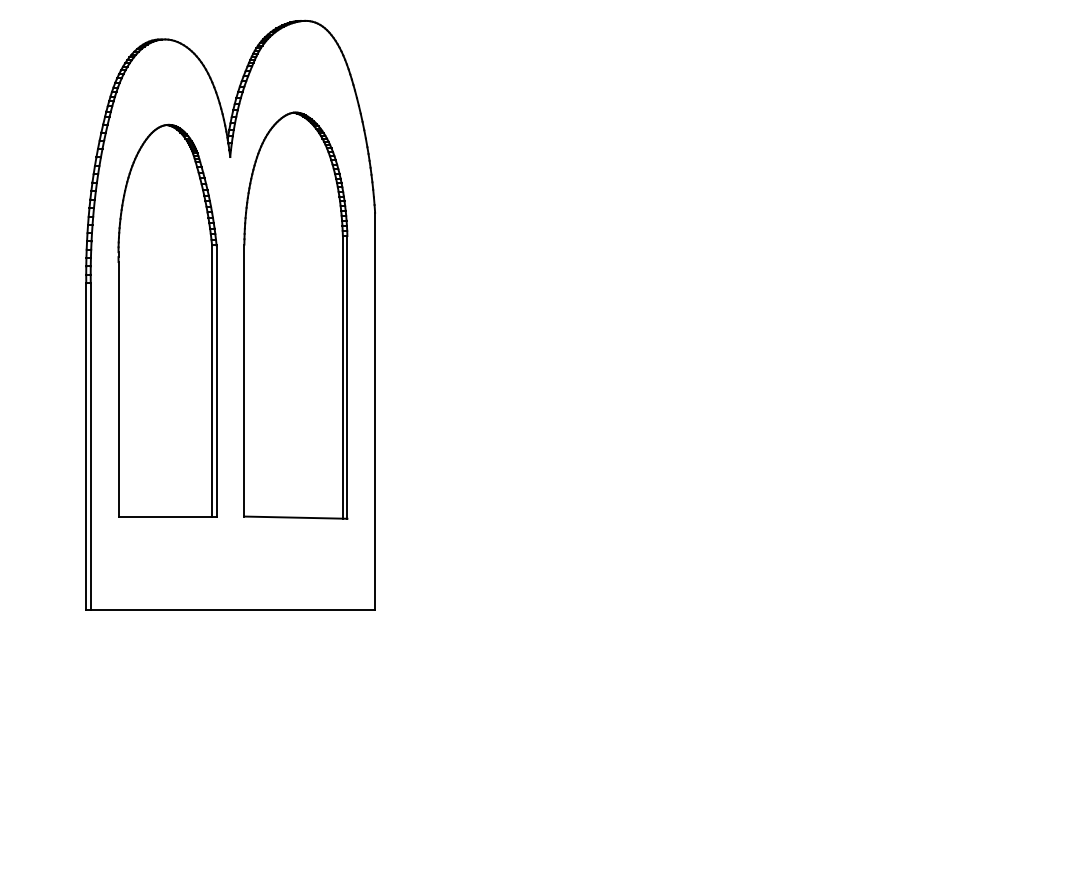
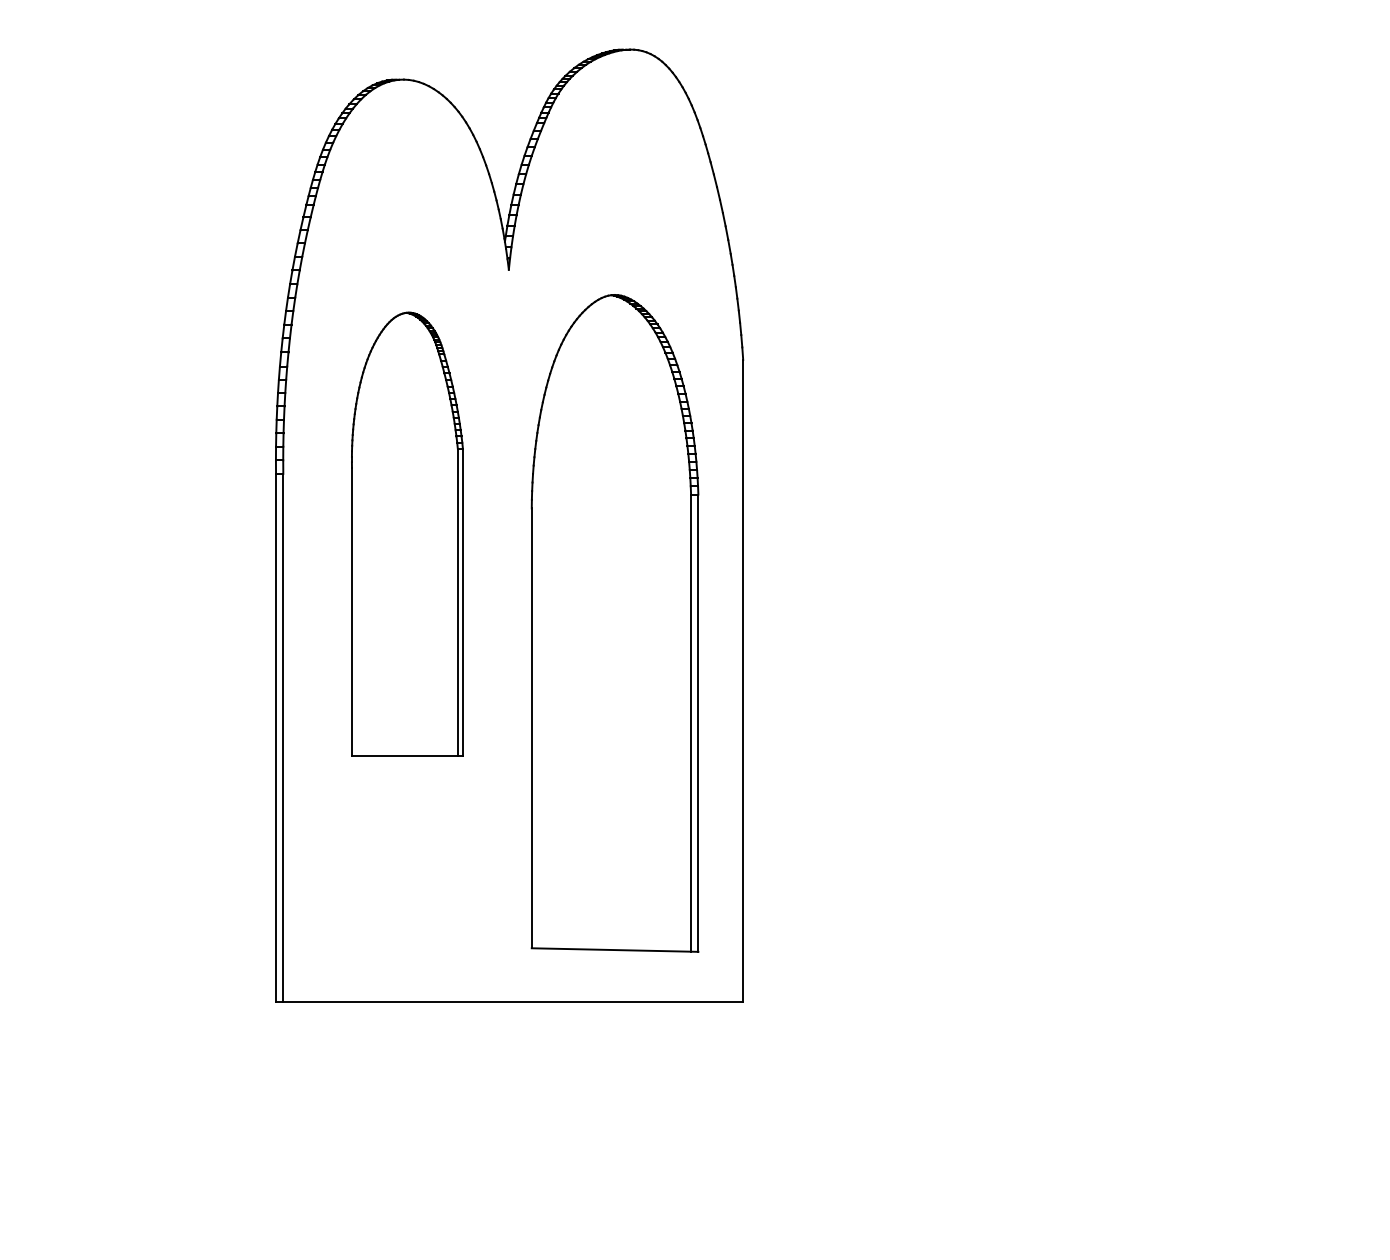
part: (295, 315) -> (614, 623), moved
part: (167, 320) -> (407, 534), size x0.7

